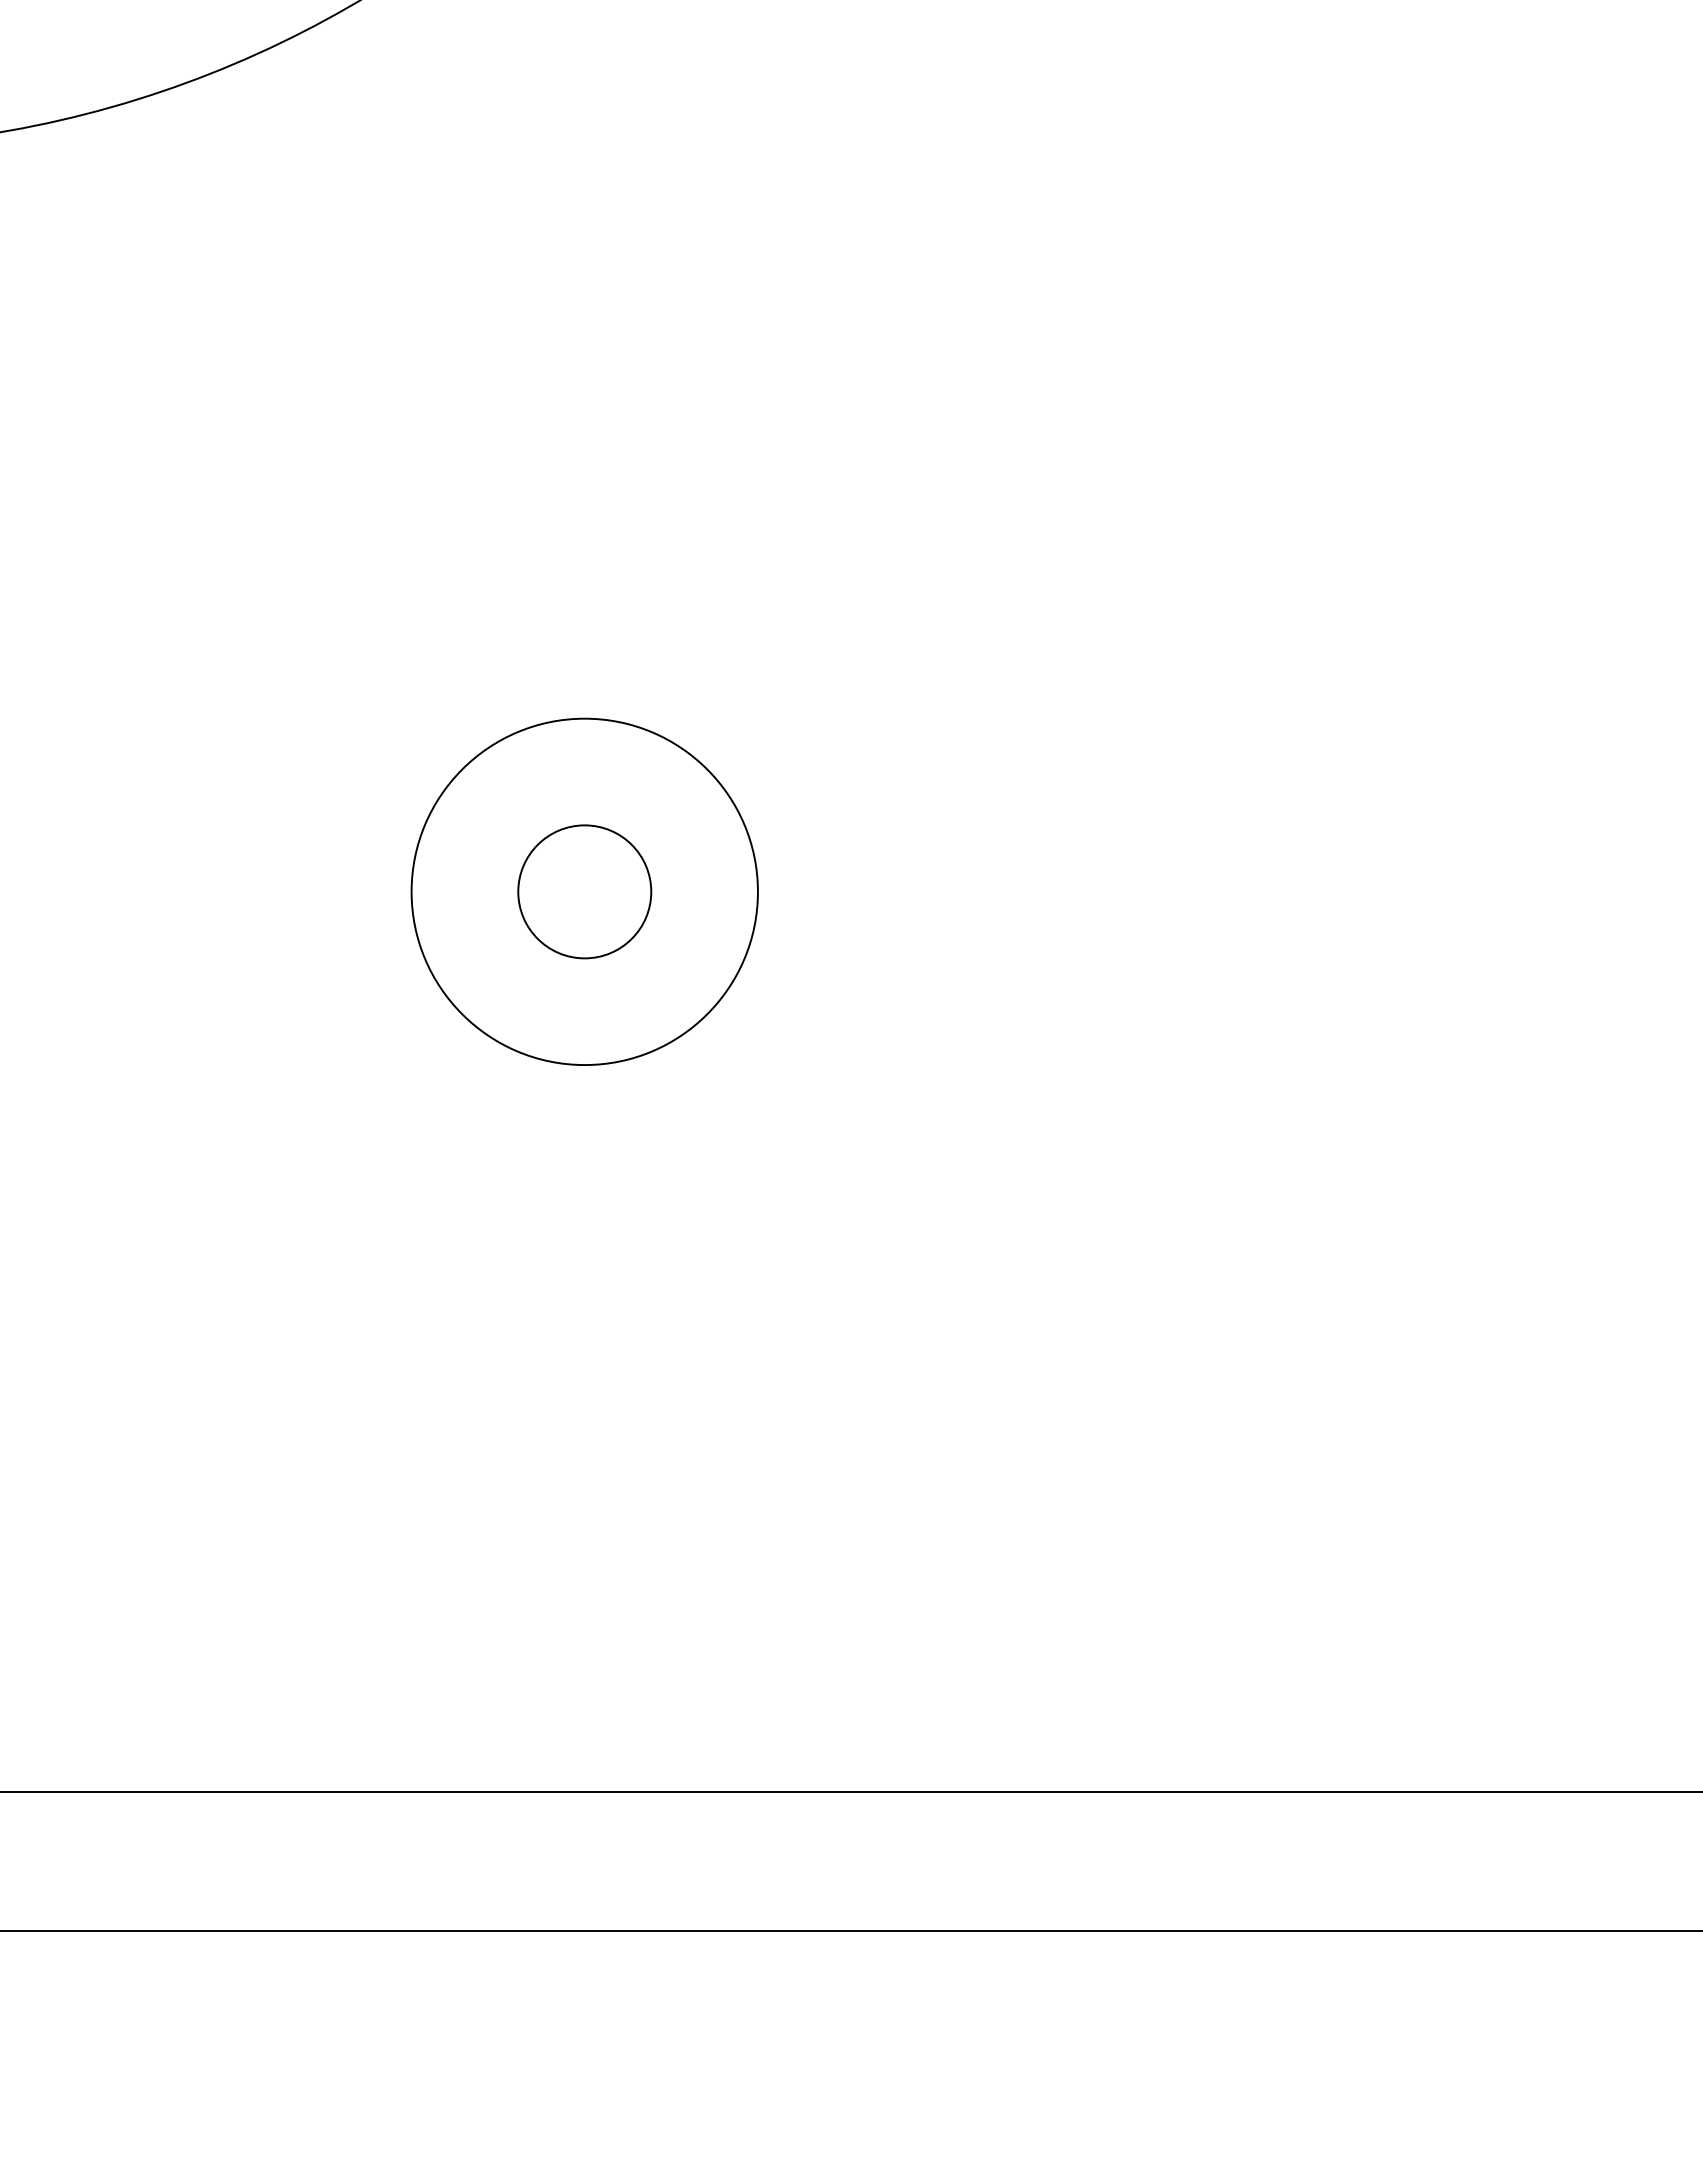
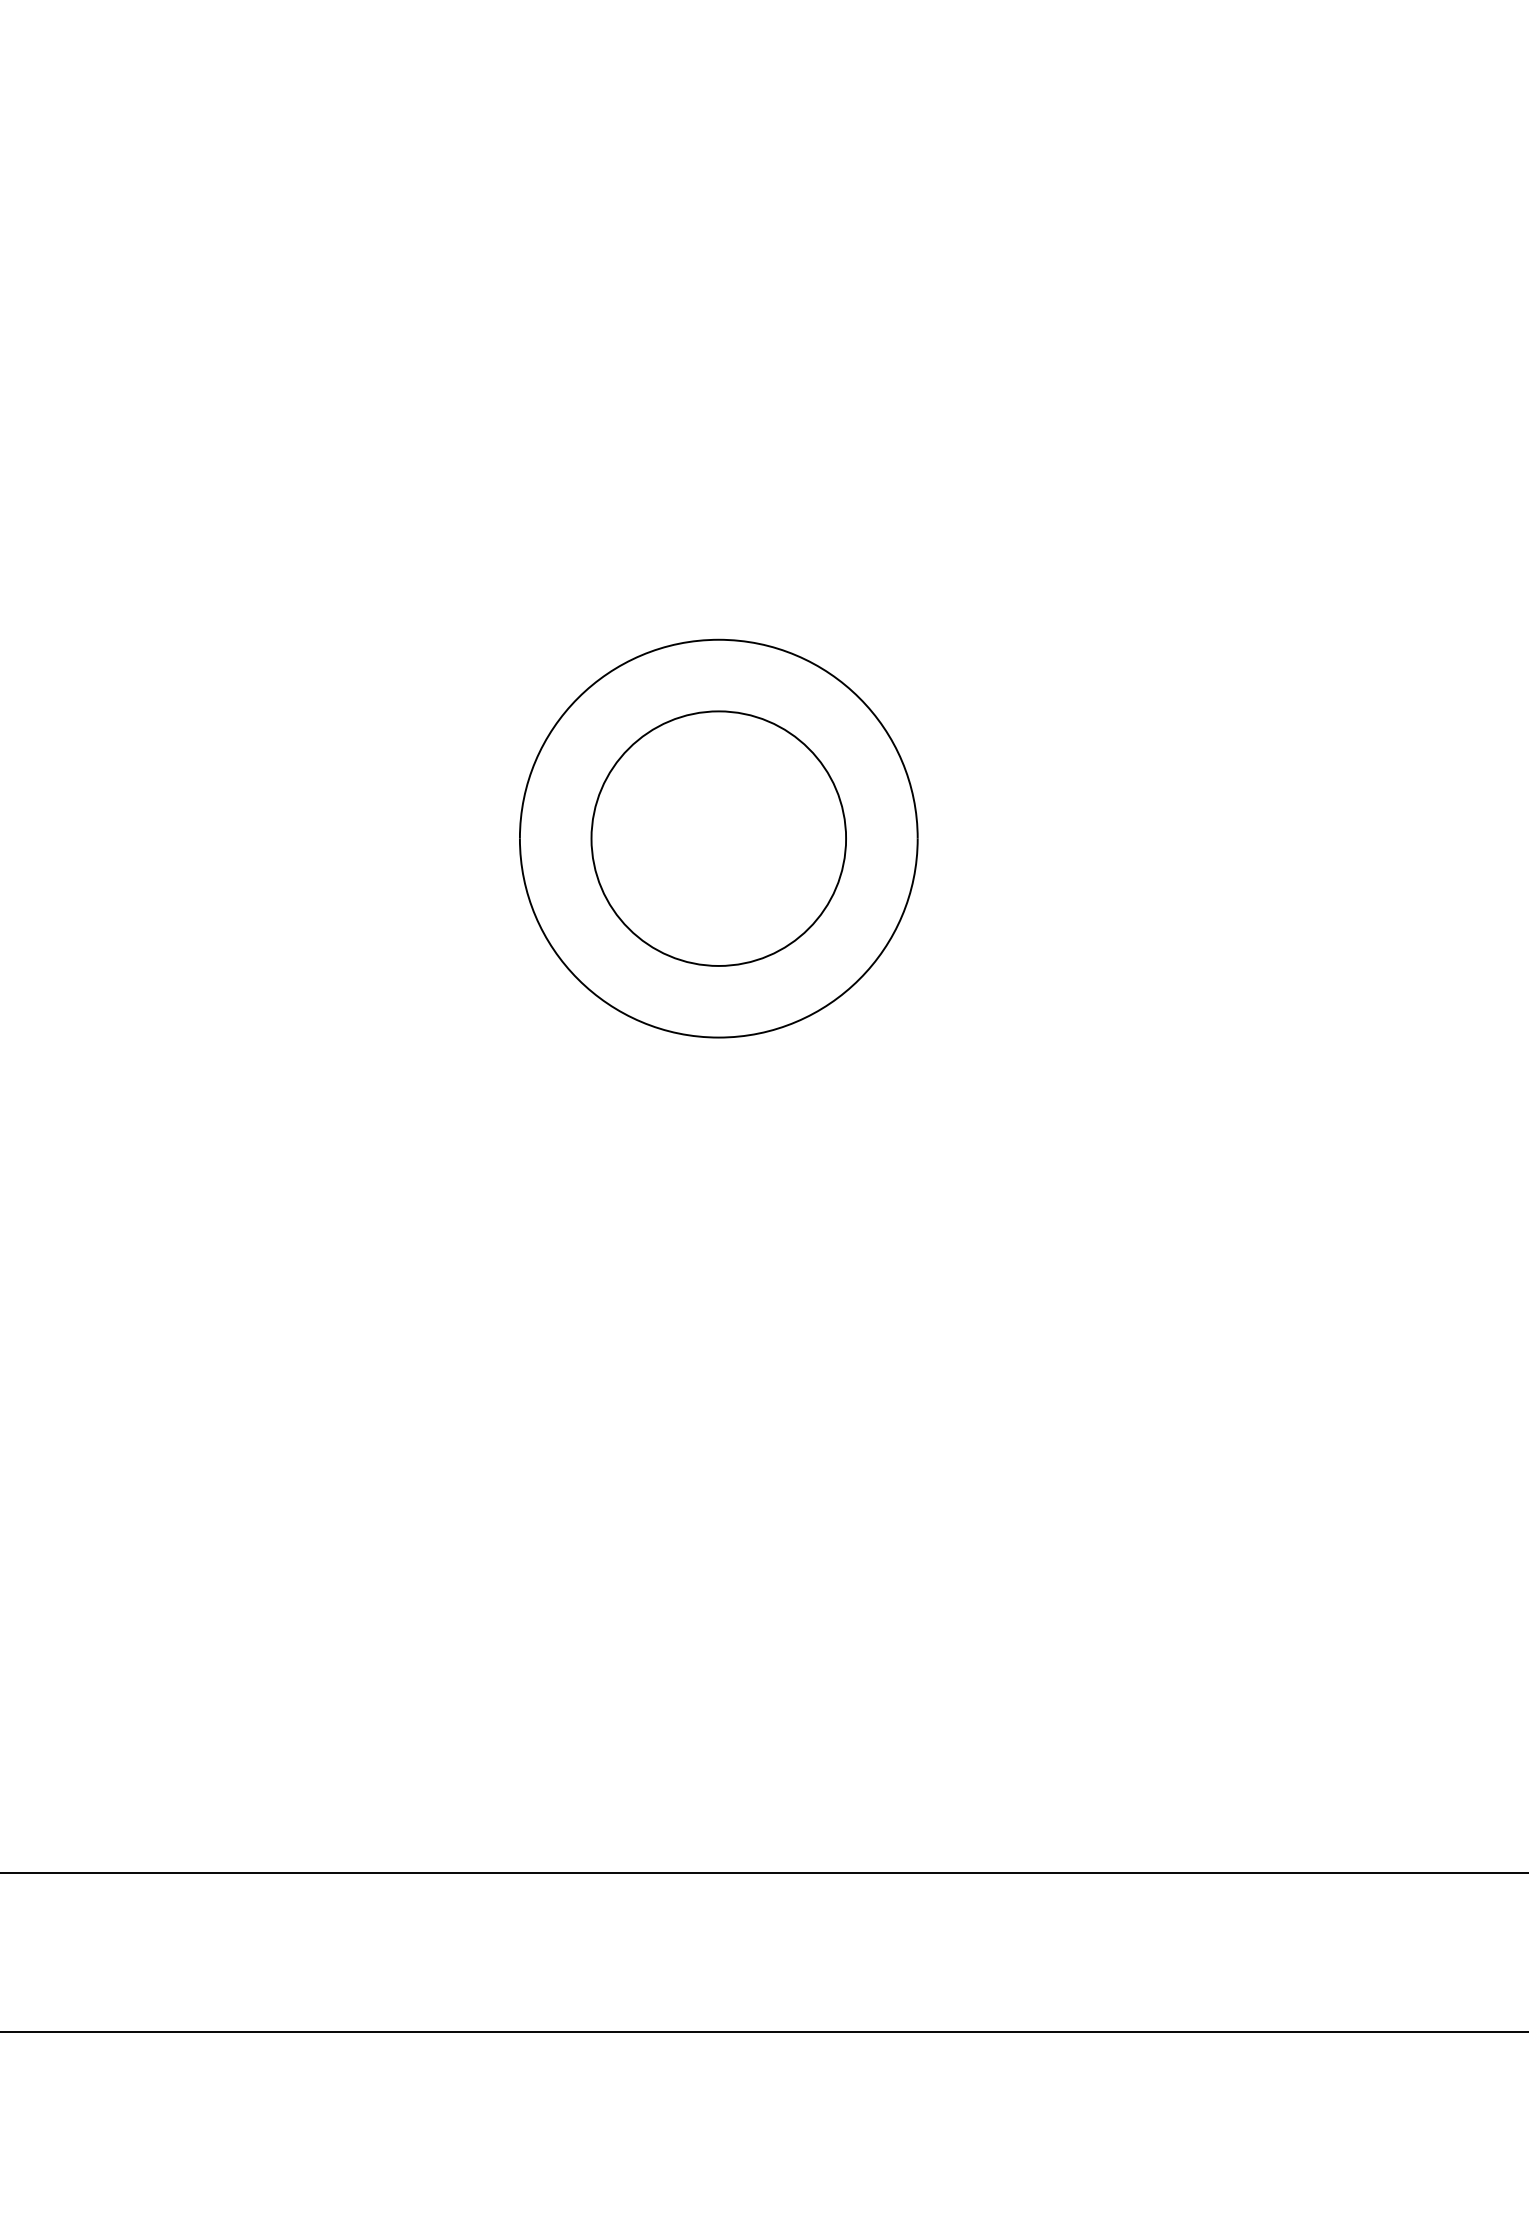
circle: (584, 891) -> (718, 838), size x1.67

